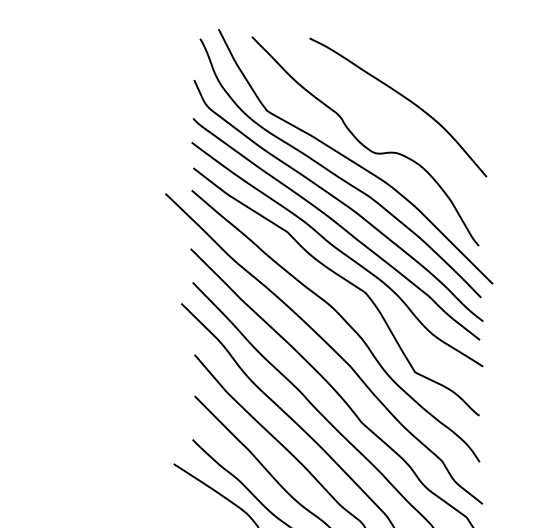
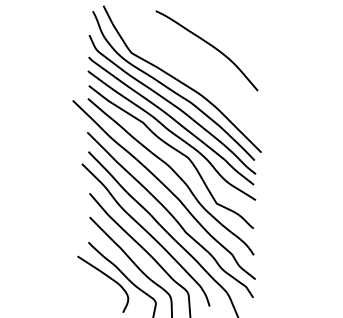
curve: (362, 143) -> (186, 71), removed

